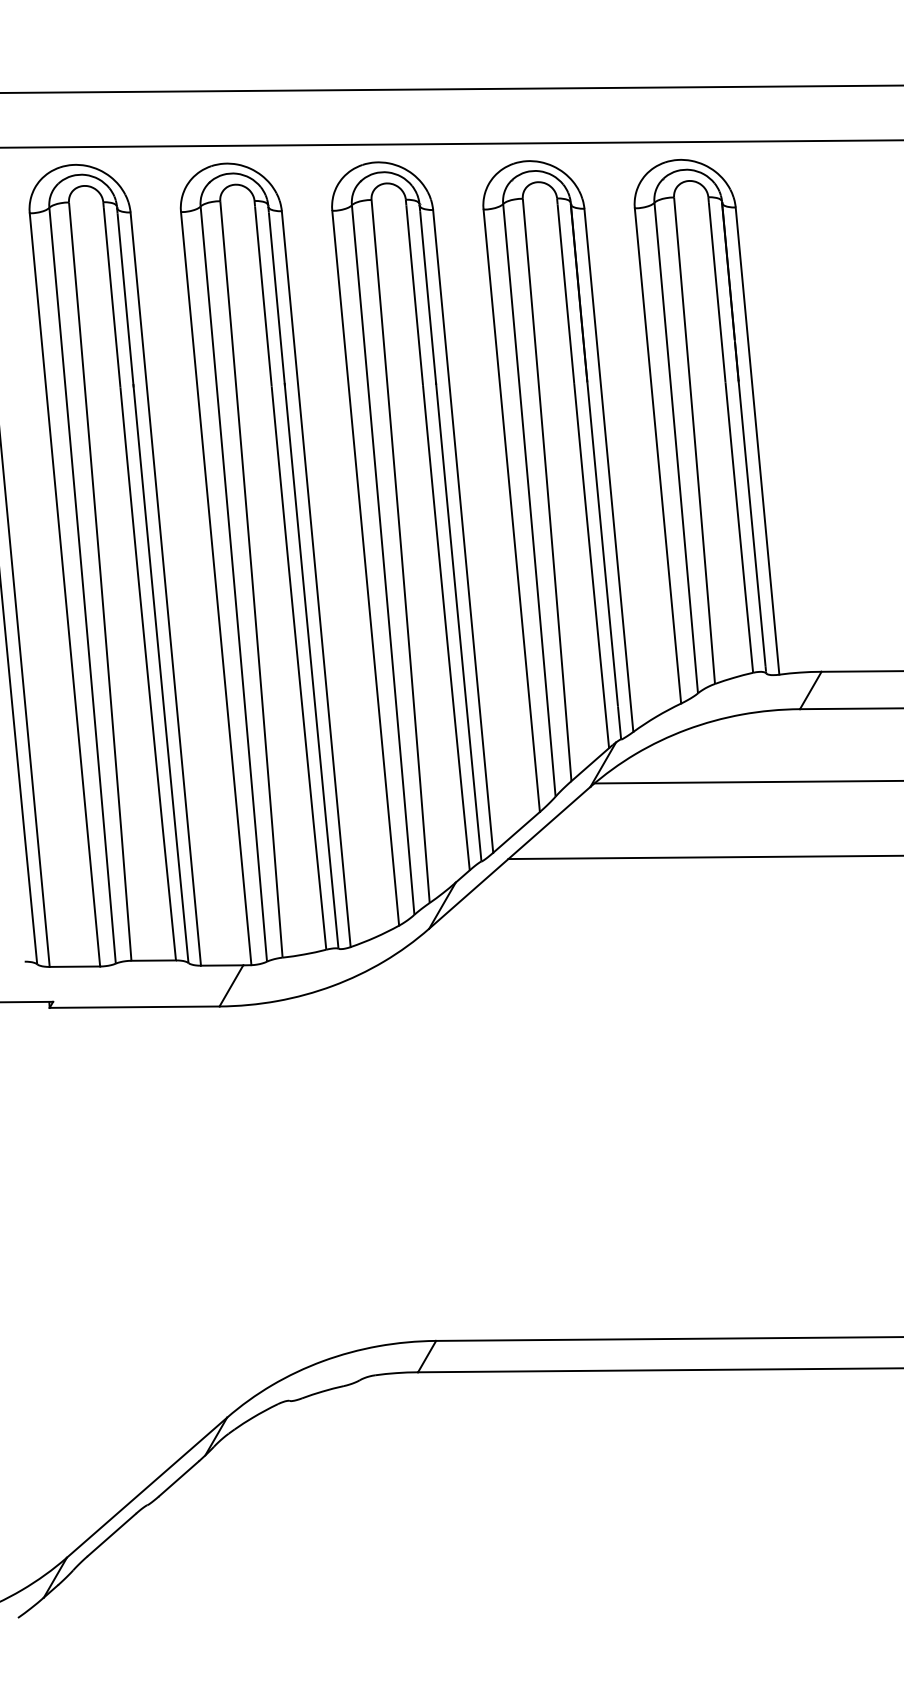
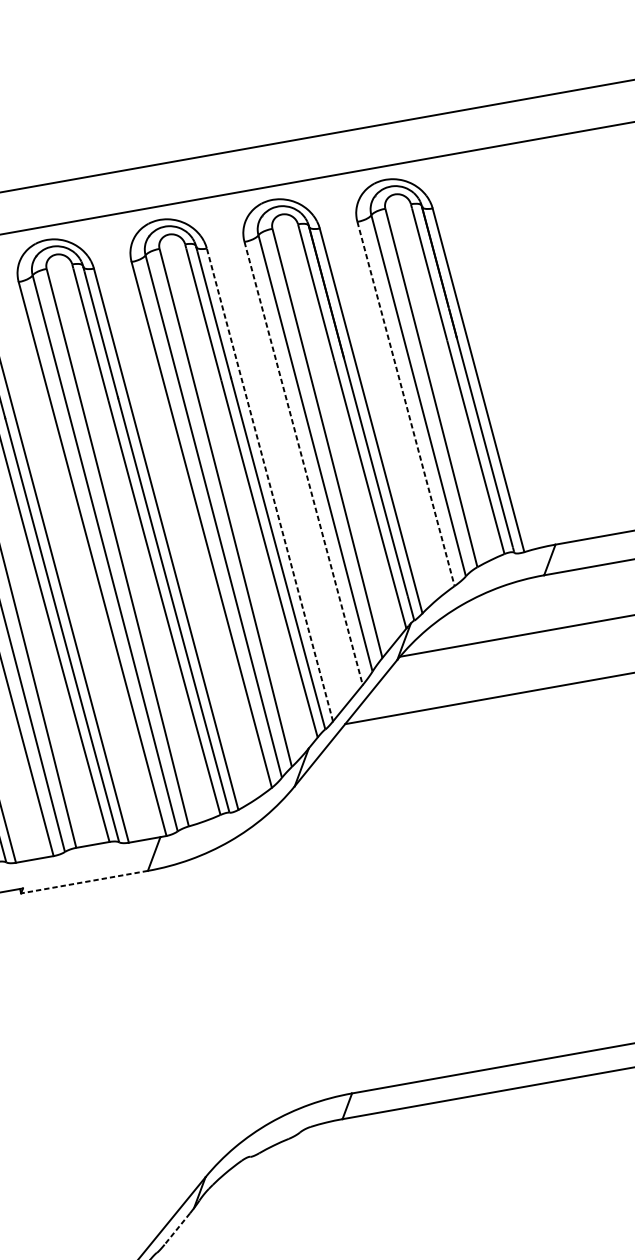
line: (658, 455) -> (406, 403), solid -> dashed
line: (511, 510) -> (303, 463), solid -> dashed
line: (463, 531) -> (270, 485), solid -> dashed
line: (134, 1007) -> (84, 882), solid -> dashed
line: (178, 1478) -> (176, 1228), solid -> dashed

